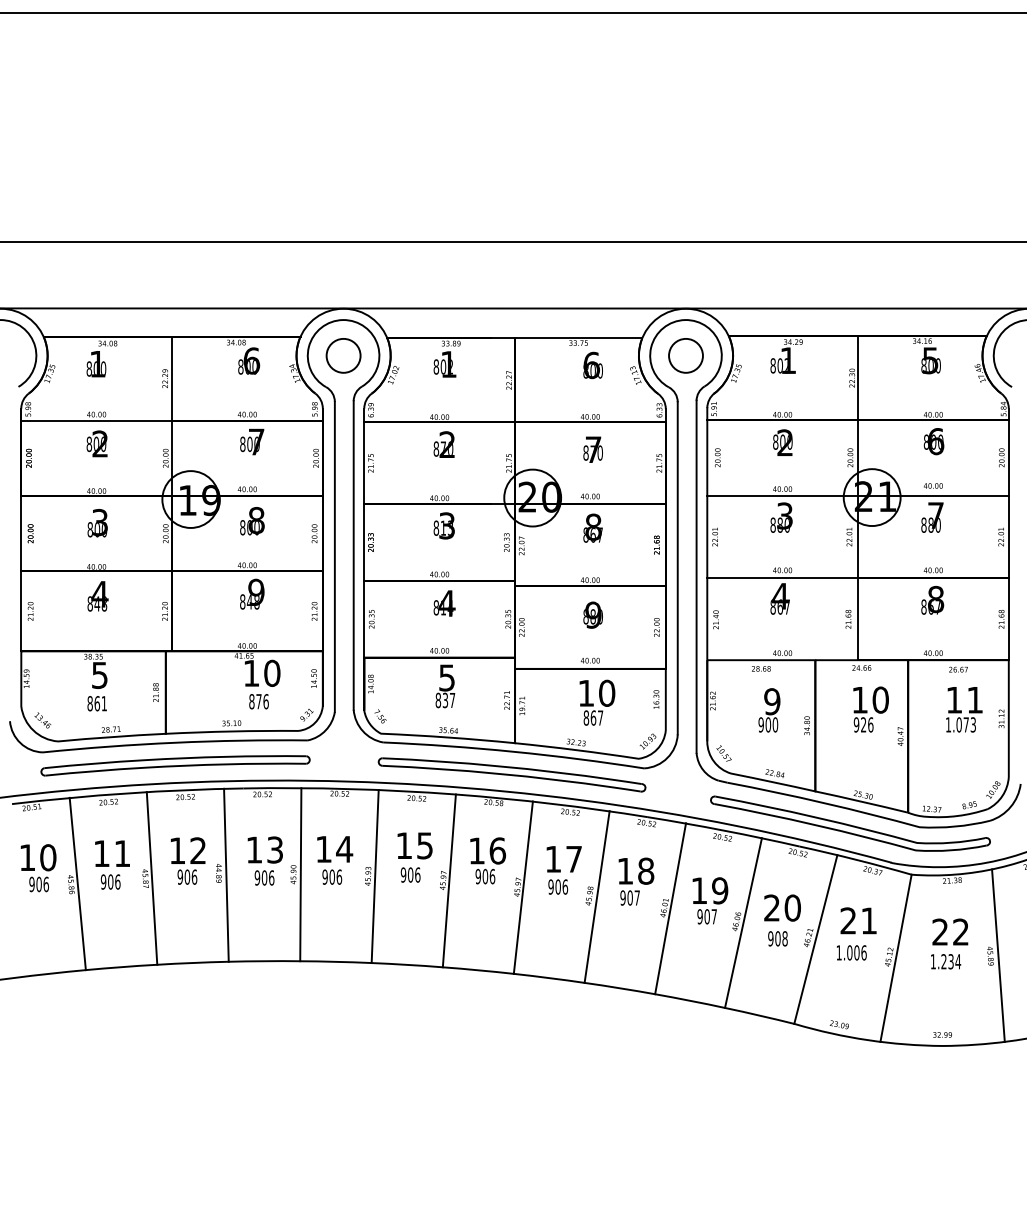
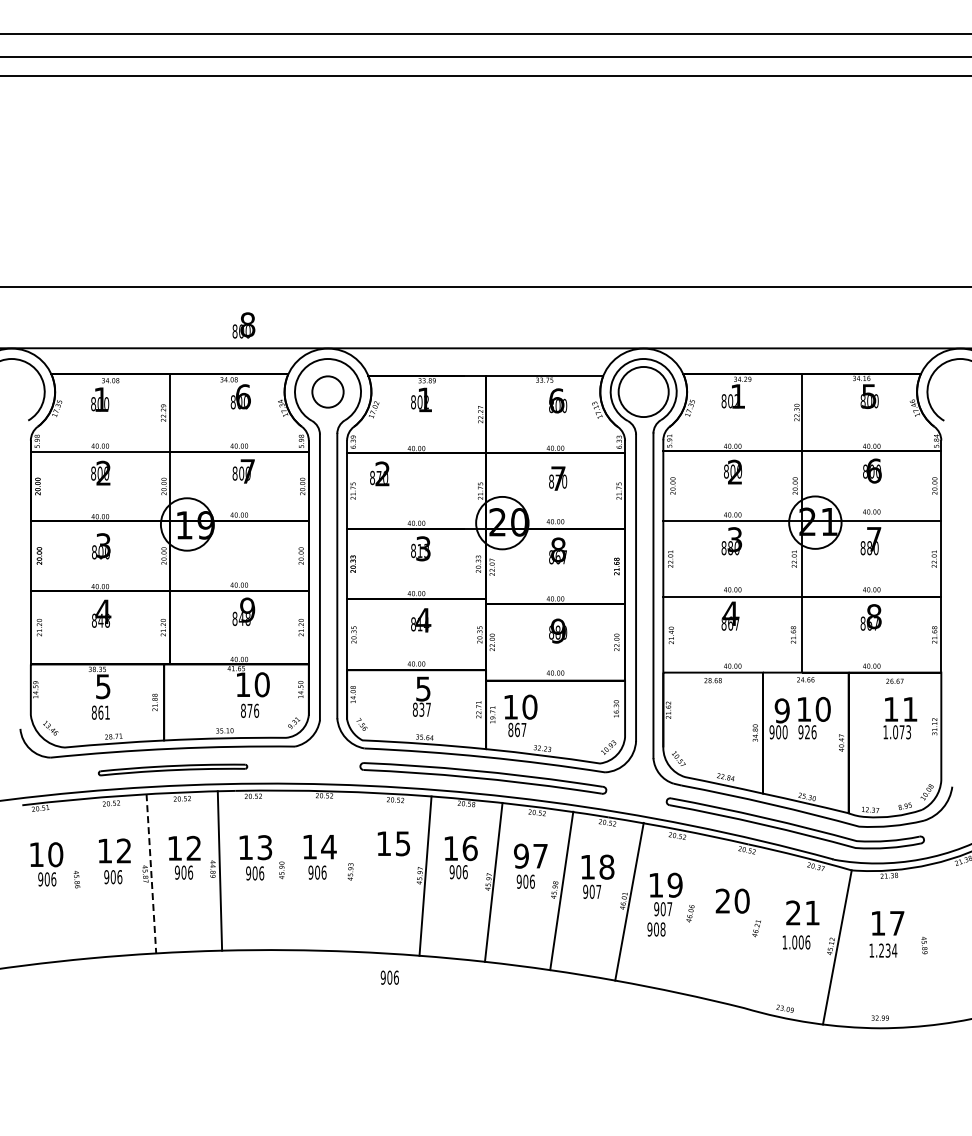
circle: (685, 355) -> (643, 391), size x1.6
text: (443, 444) -> (379, 473), moved
text: (251, 521) -> (243, 325), moved
text: (596, 702) -> (520, 715), moved
text: (769, 709) -> (779, 718), moved
part: (174, 765) -> (172, 769), size x0.6
text: (121, 853) -> (123, 850), 11 -> 12
text: (553, 858) -> (521, 855), 17 -> 97
line: (300, 874) -> (288, 870), removed
text: (410, 874) -> (389, 977), moved
line: (374, 875) -> (356, 871), removed
line: (152, 878) -> (151, 873), solid -> dashed
line: (77, 883) -> (82, 878), removed
line: (743, 922) -> (696, 914), removed
text: (950, 931) -> (887, 922), 22 -> 17
text: (777, 938) -> (656, 929), moved
line: (815, 938) -> (763, 929), removed
line: (998, 955) -> (931, 944), removed

